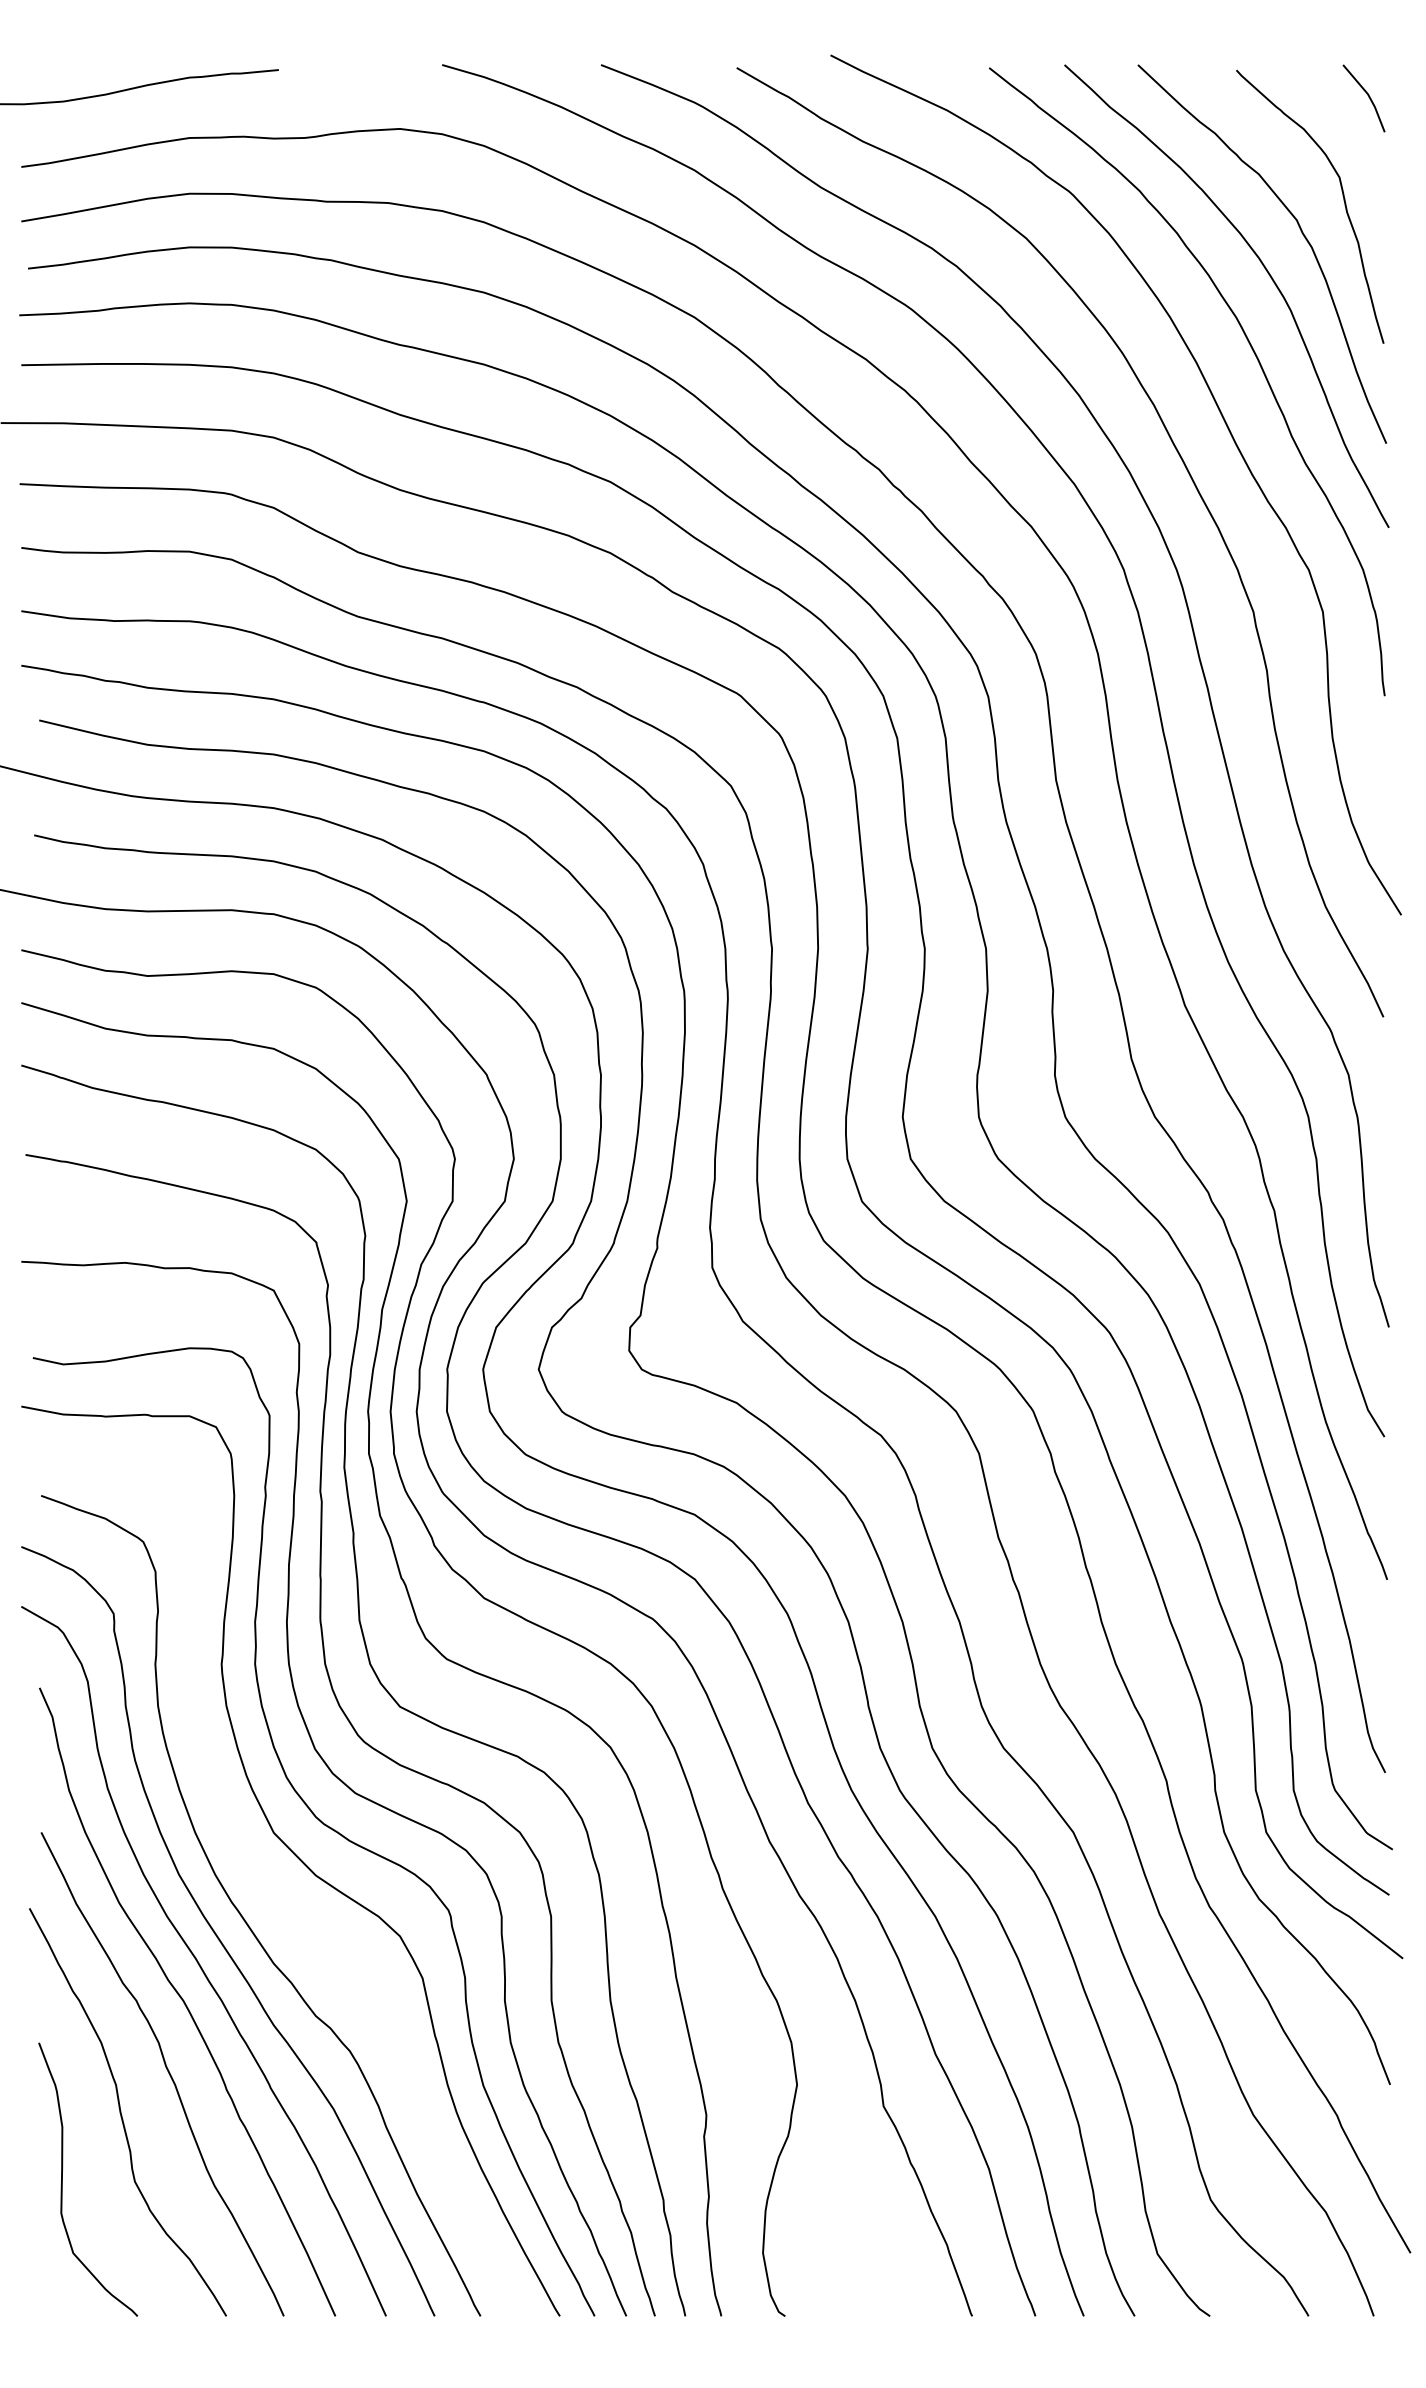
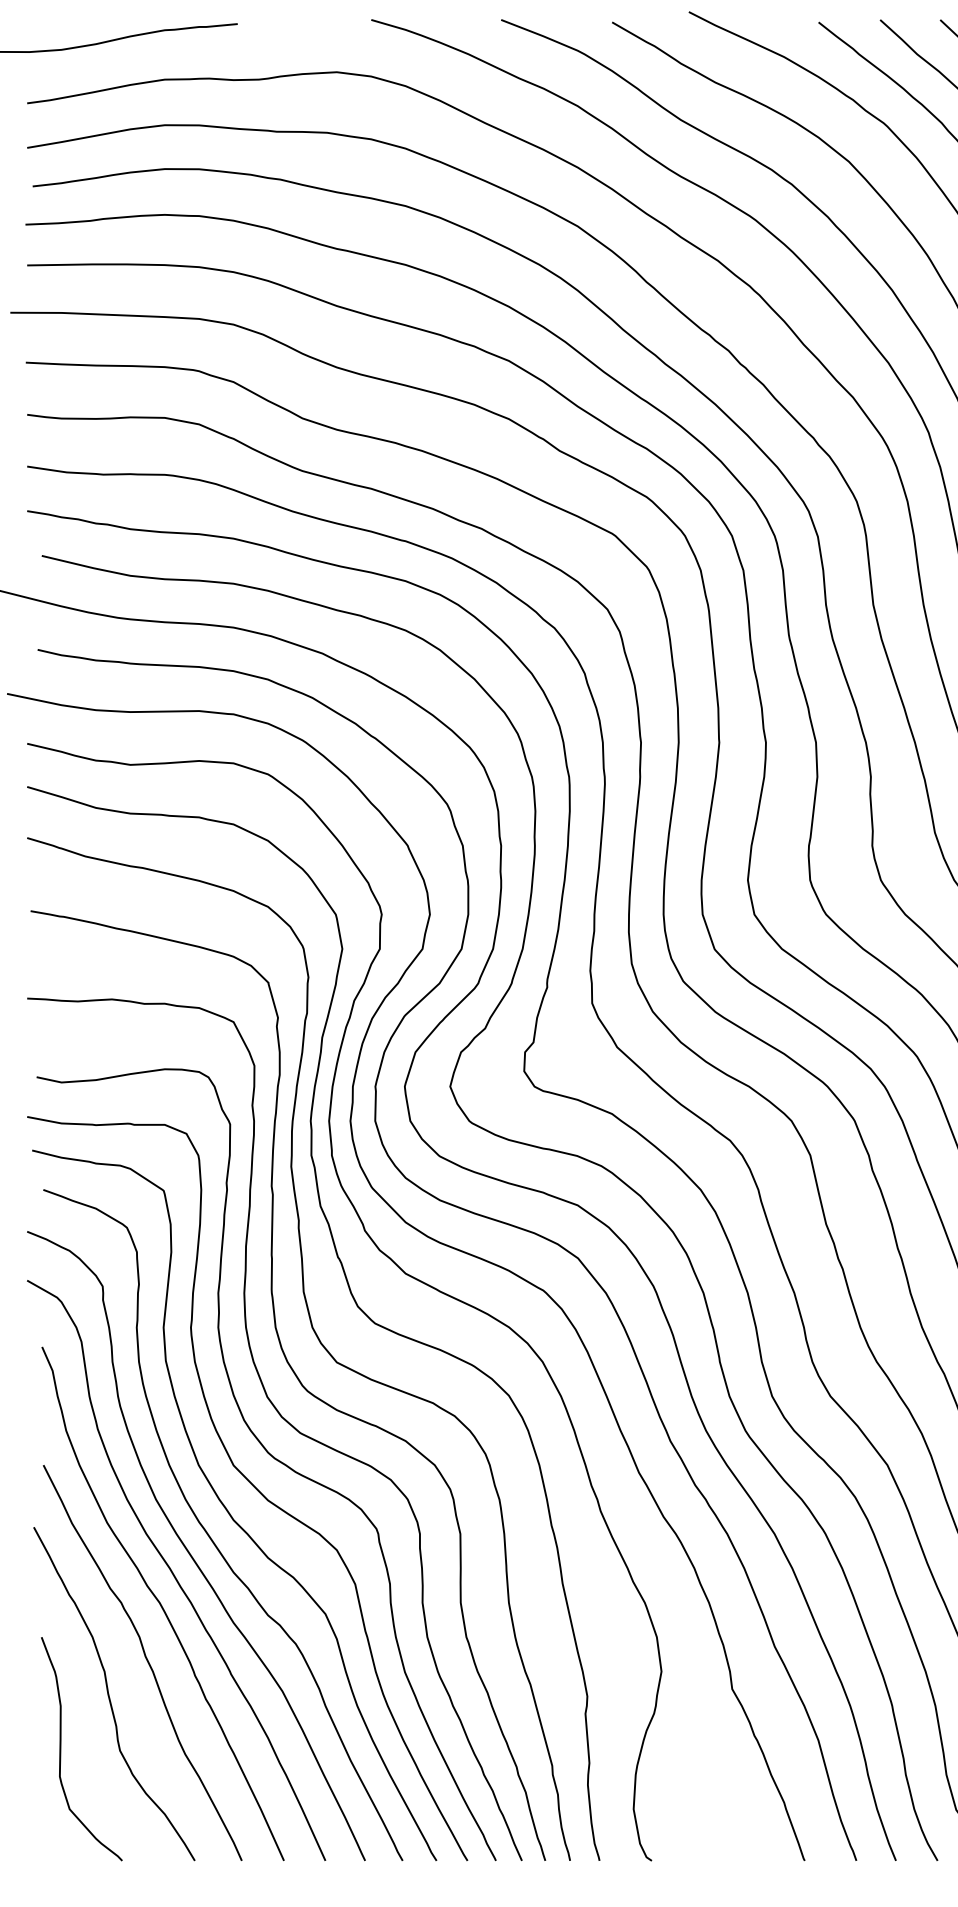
curve: (266, 1886) -> (227, 1509), added

